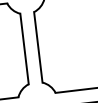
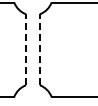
line: (37, 47) -> (39, 49), solid -> dashed
line: (24, 48) -> (26, 49), solid -> dashed

